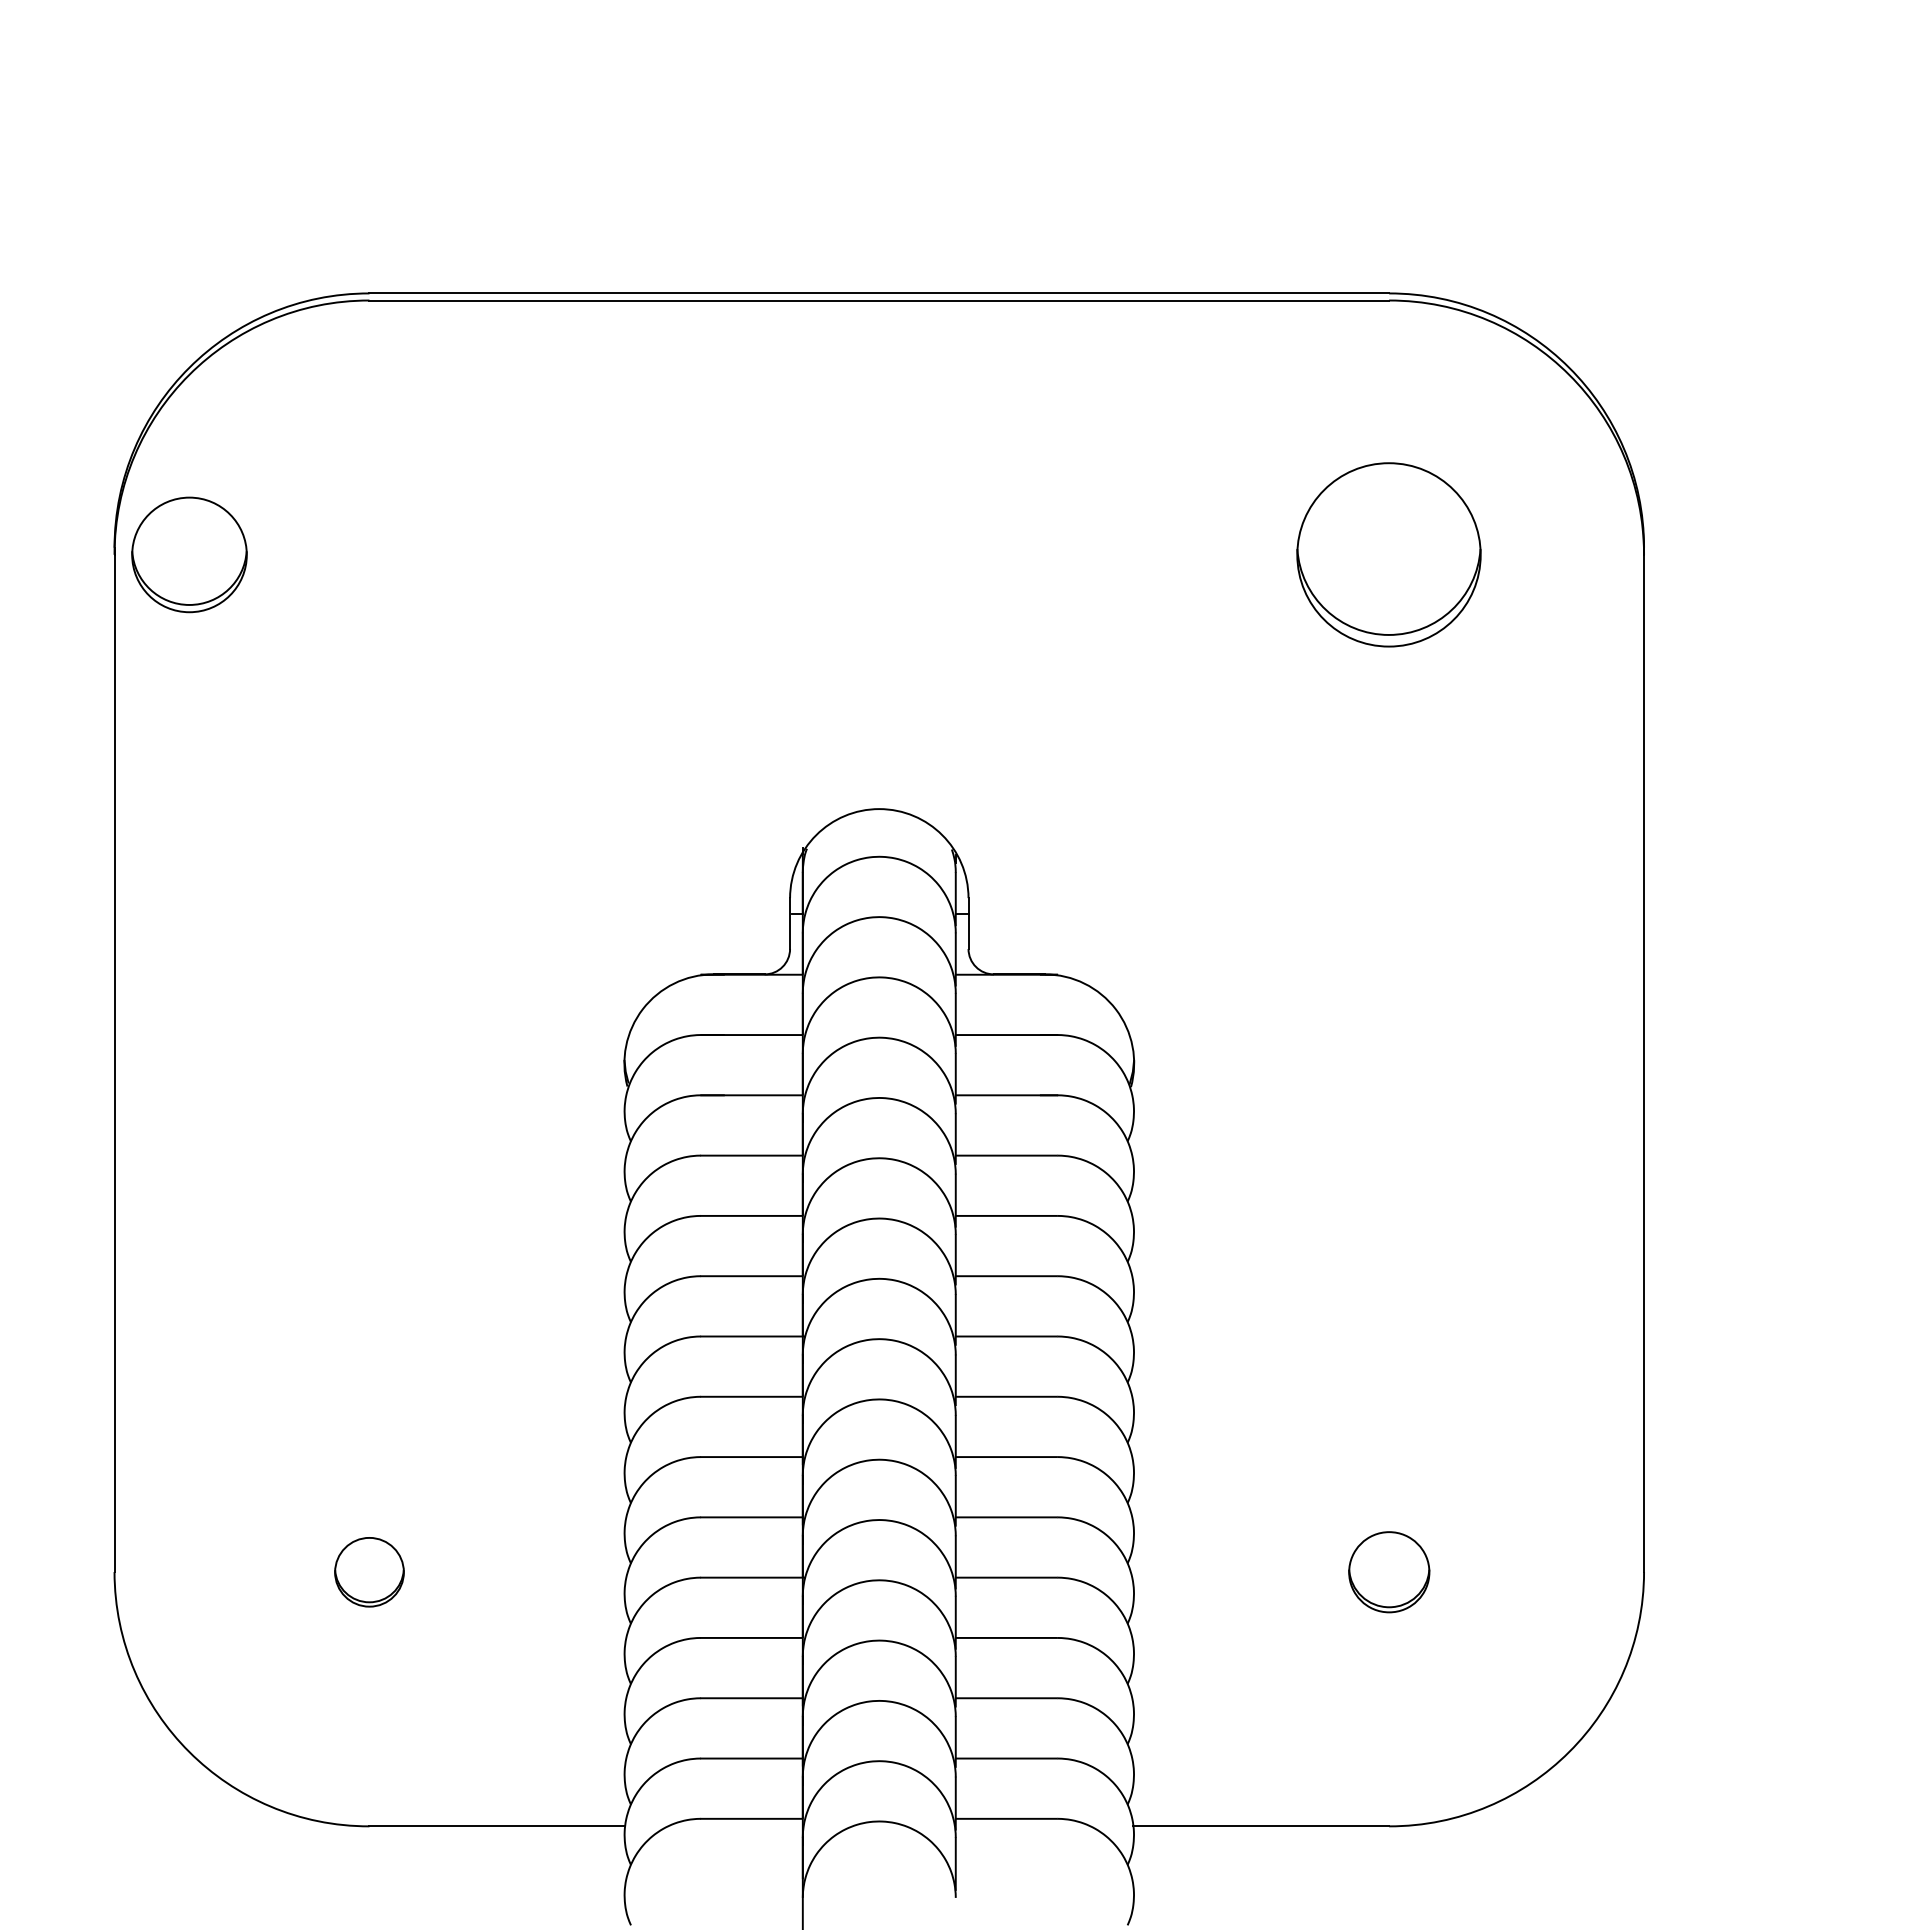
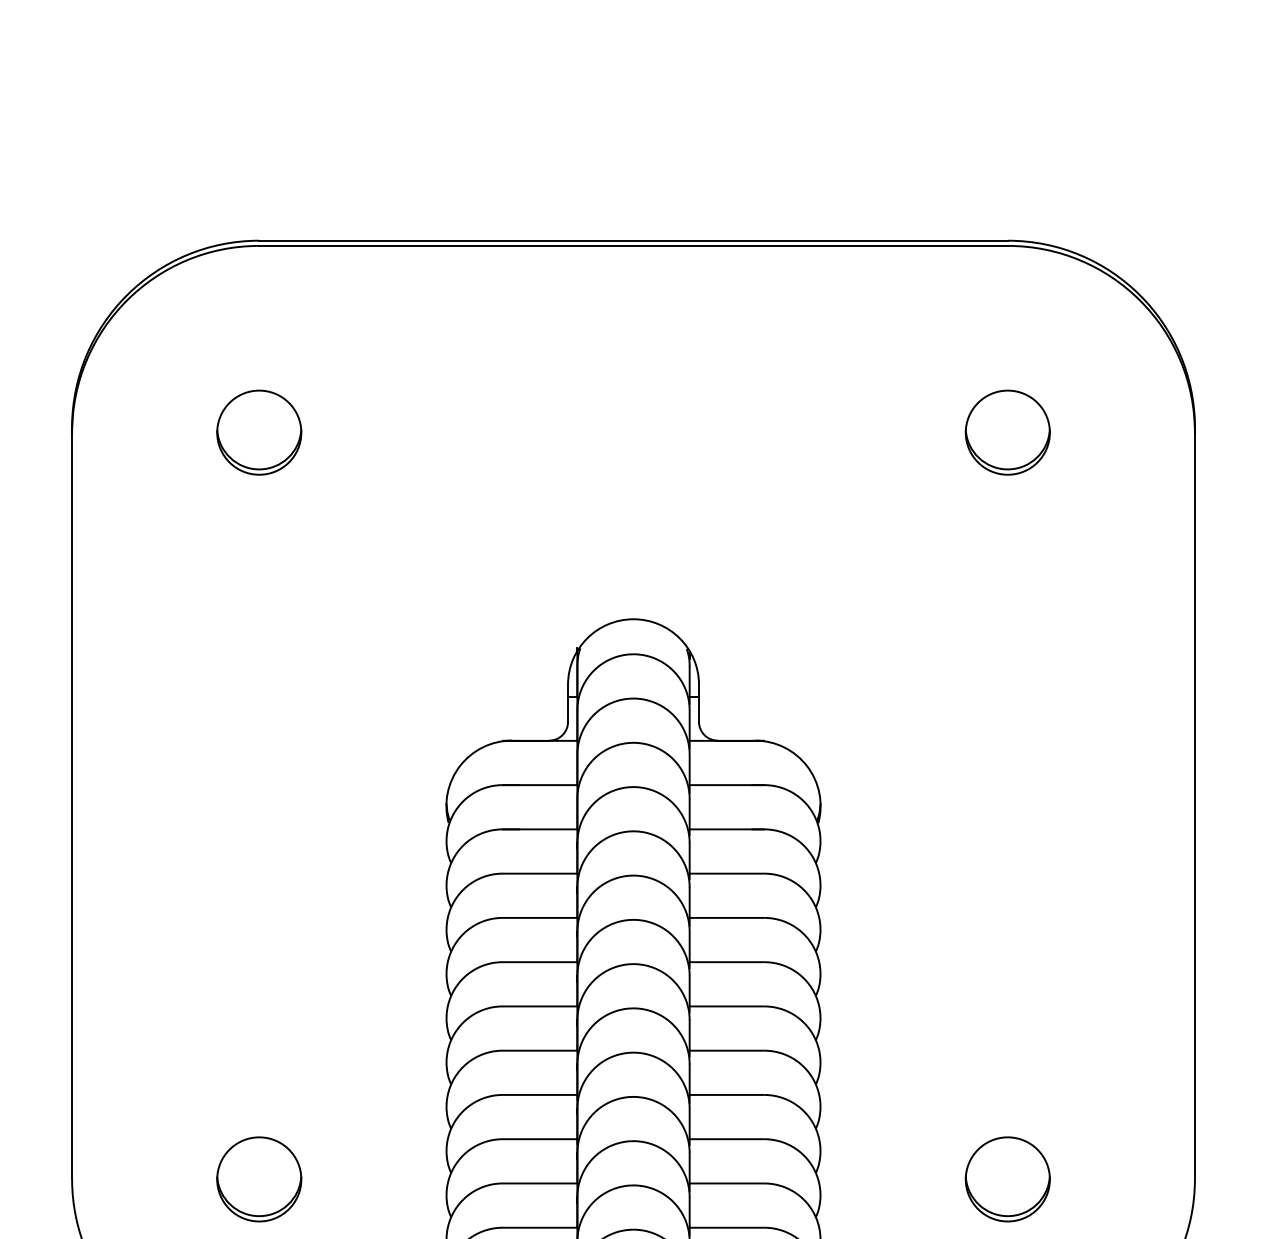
part: (189, 554) -> (259, 432), moved
part: (1389, 554) -> (1008, 432), size x0.62
part: (369, 1572) -> (259, 1179), size x1.67
part: (1389, 1572) -> (1008, 1179), size x1.43

